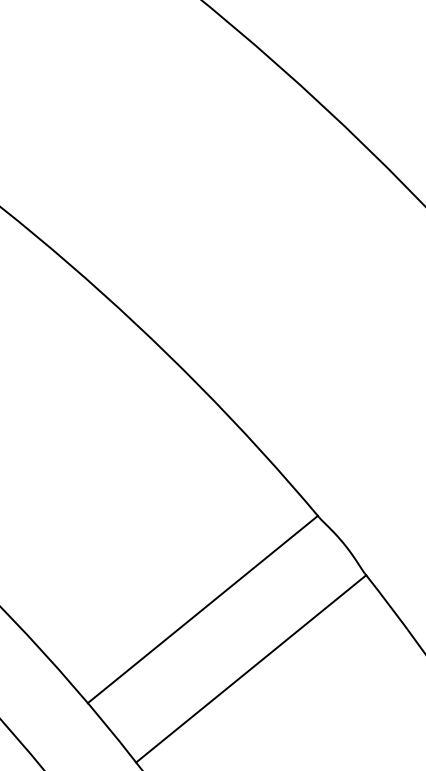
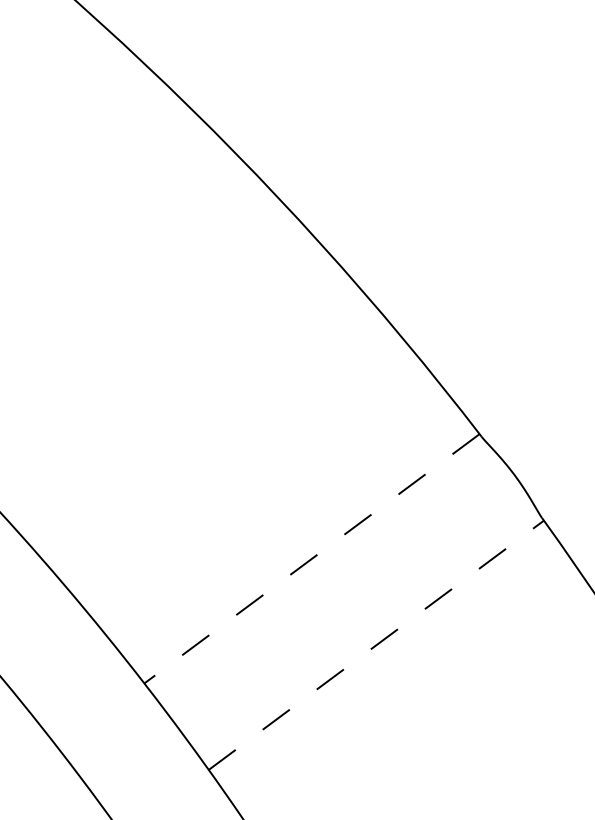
line: (202, 609) -> (311, 558), solid -> dashed
line: (251, 668) -> (376, 644), solid -> dashed

